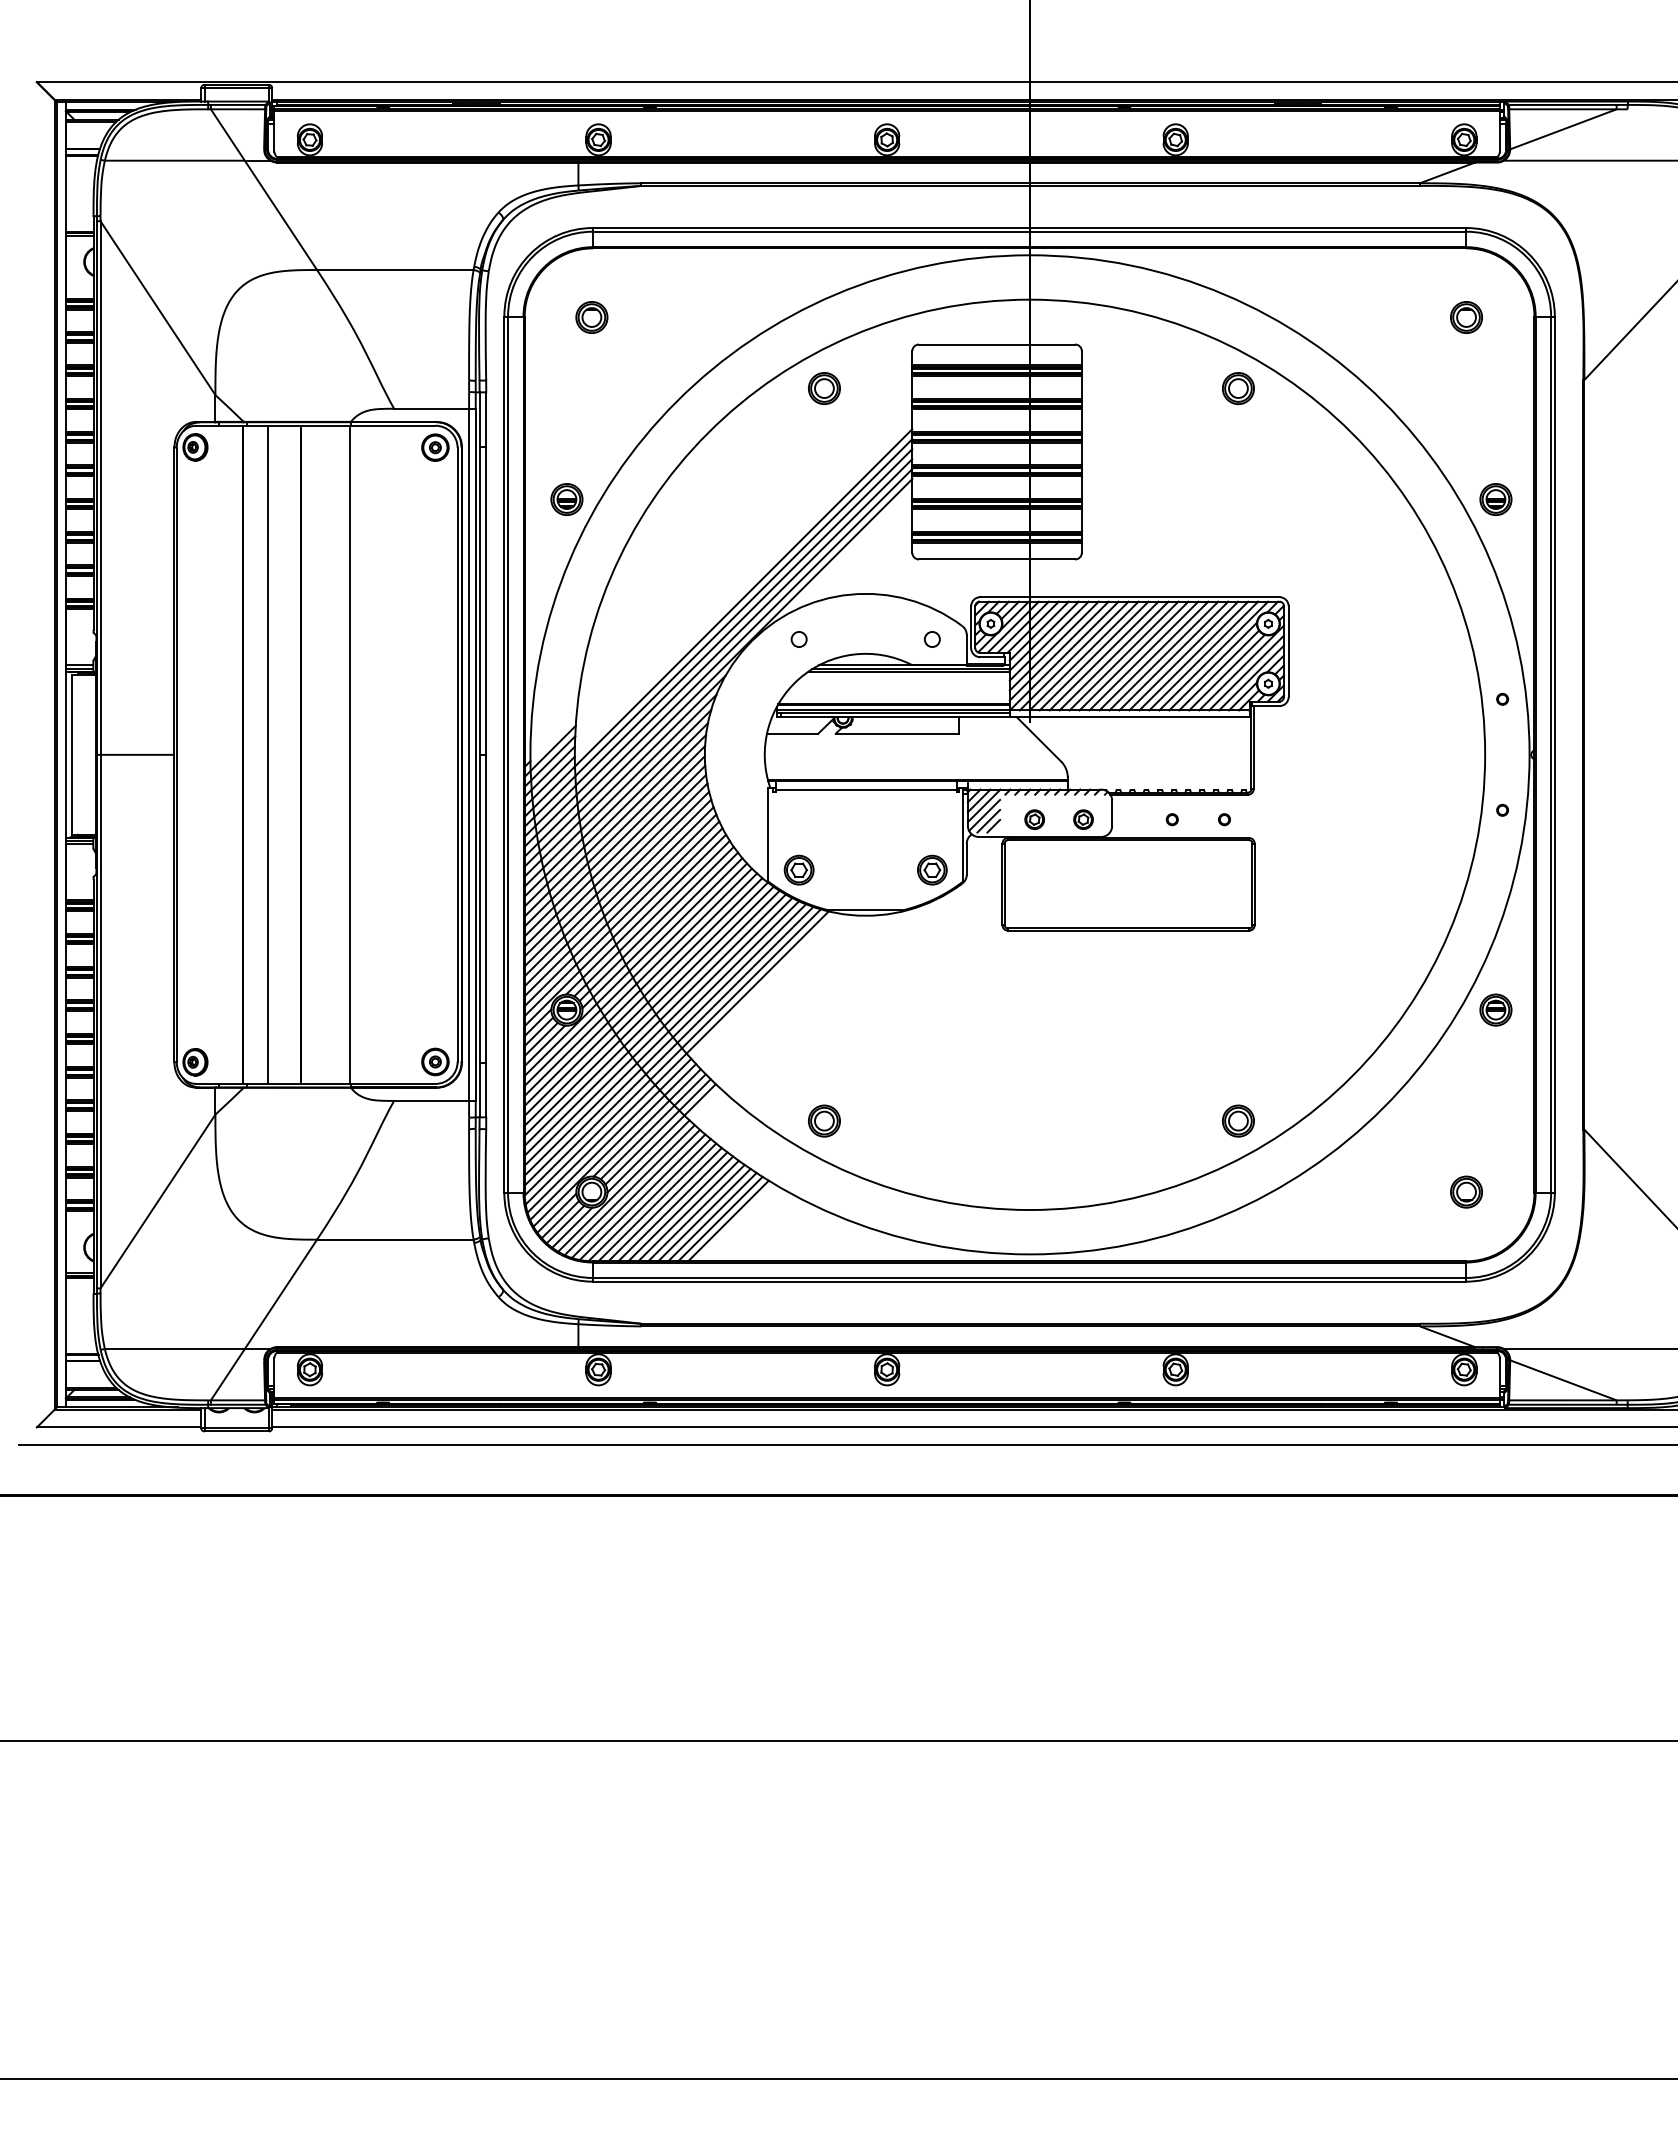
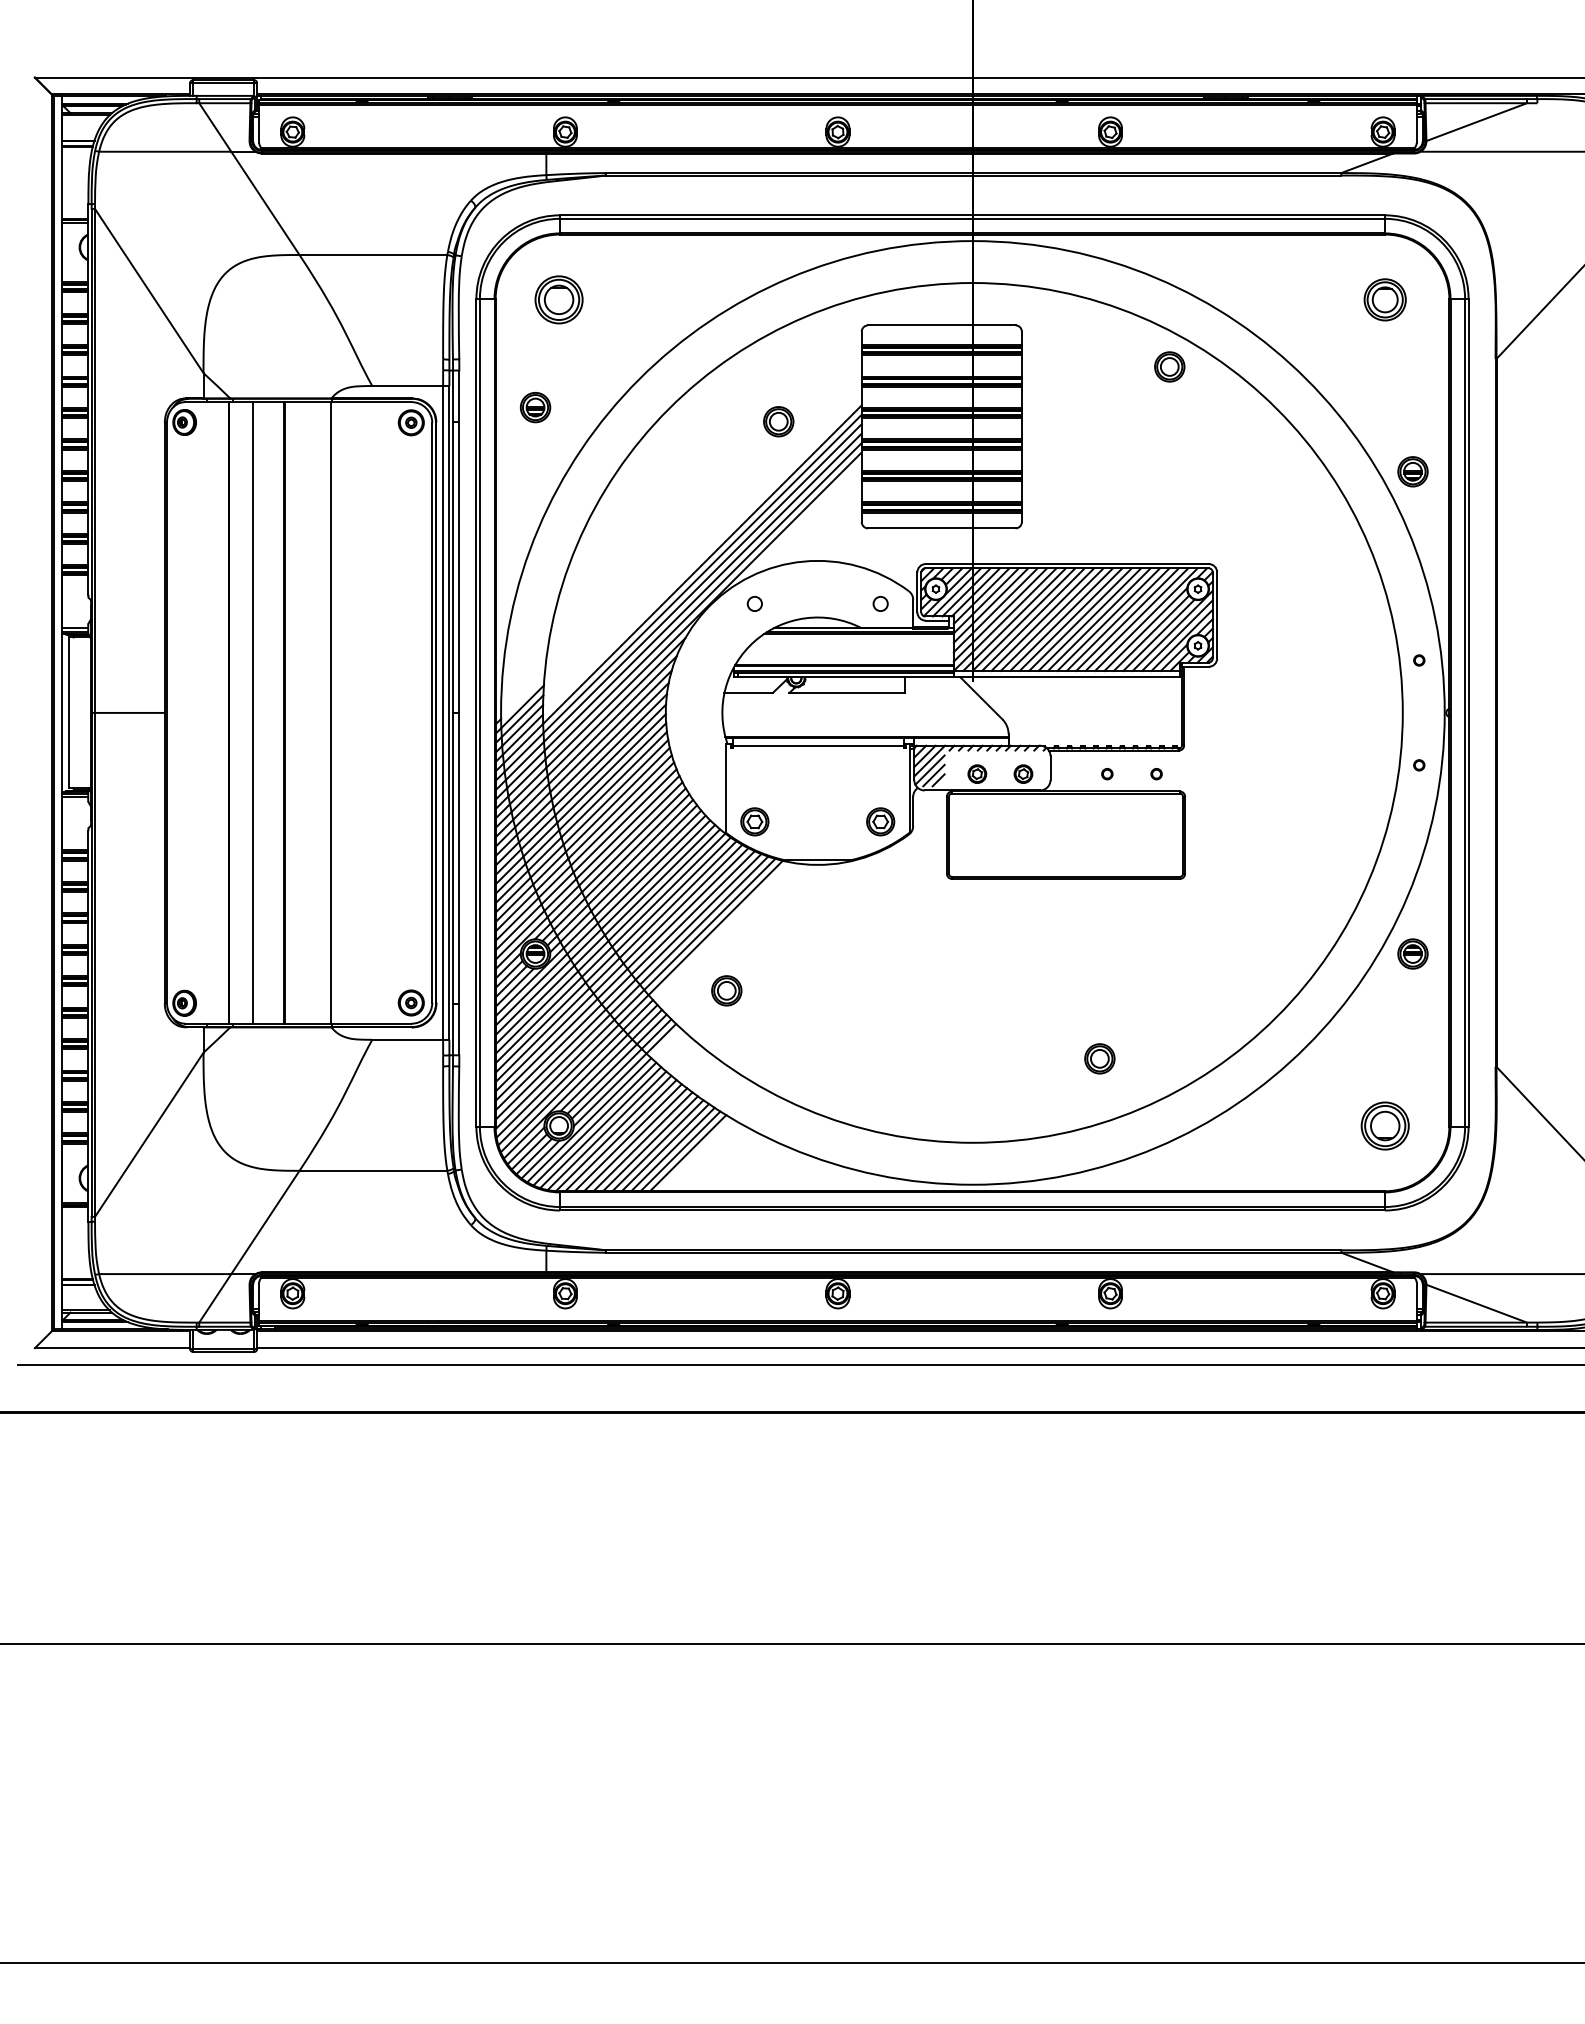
part: (591, 317) -> (558, 299), size x1.6
part: (1466, 317) -> (1385, 299), size x1.4
part: (824, 388) -> (778, 421), moved
part: (566, 499) -> (535, 407), moved
part: (824, 1120) -> (726, 990), moved
part: (1238, 1120) -> (1099, 1058), moved
part: (1466, 1191) -> (1385, 1125), size x1.6

